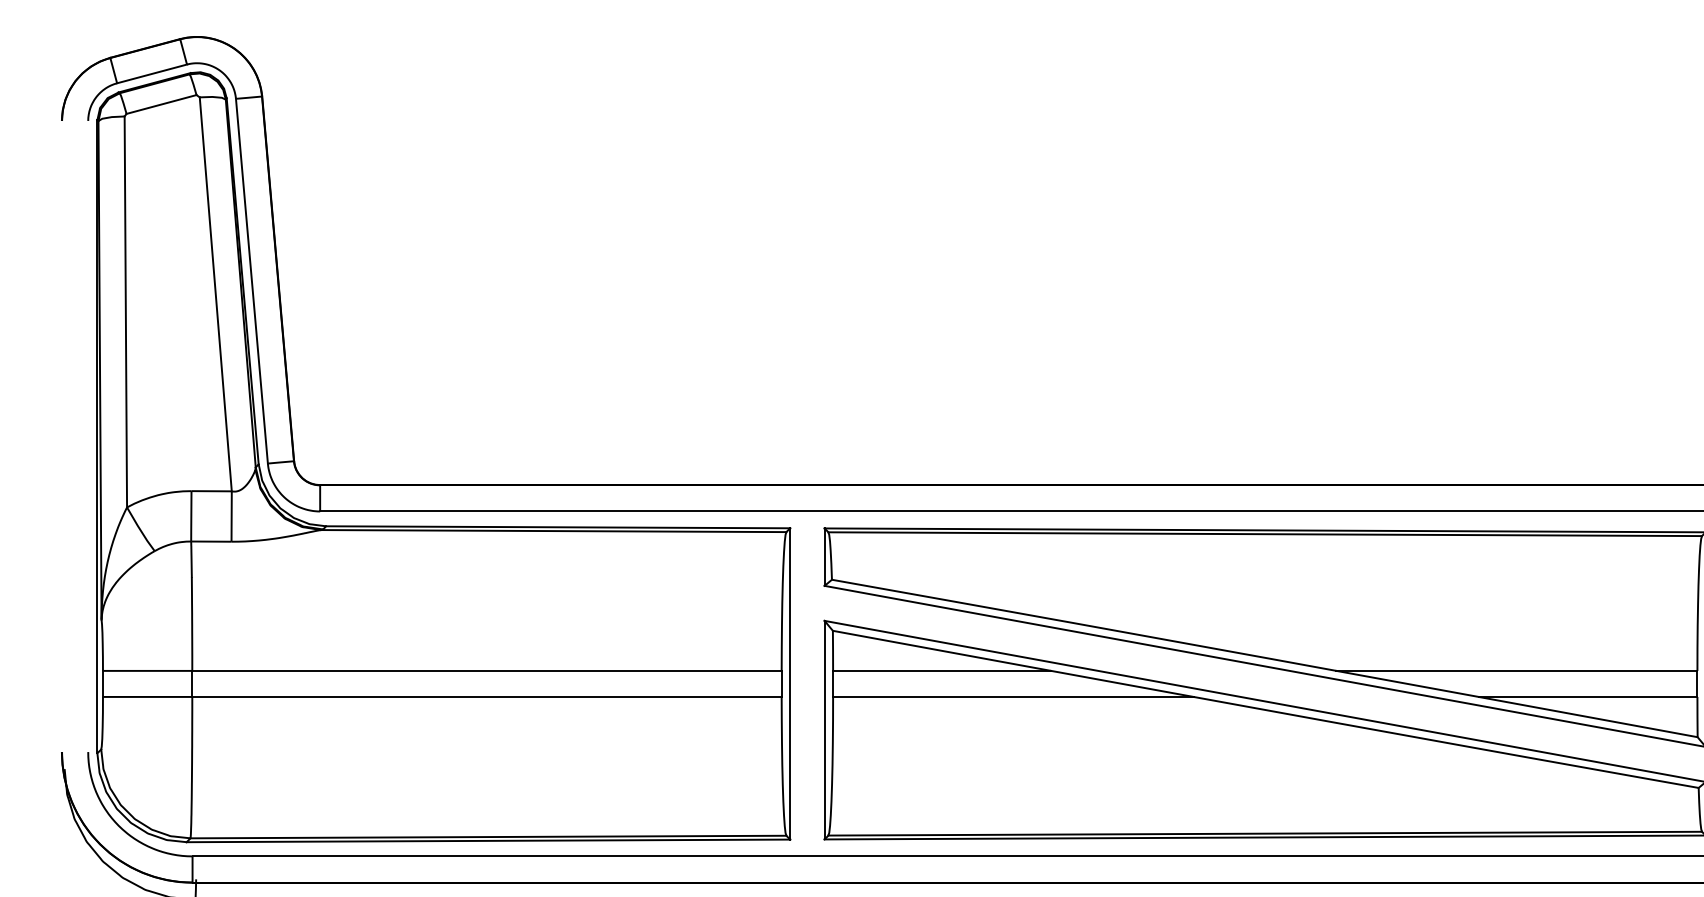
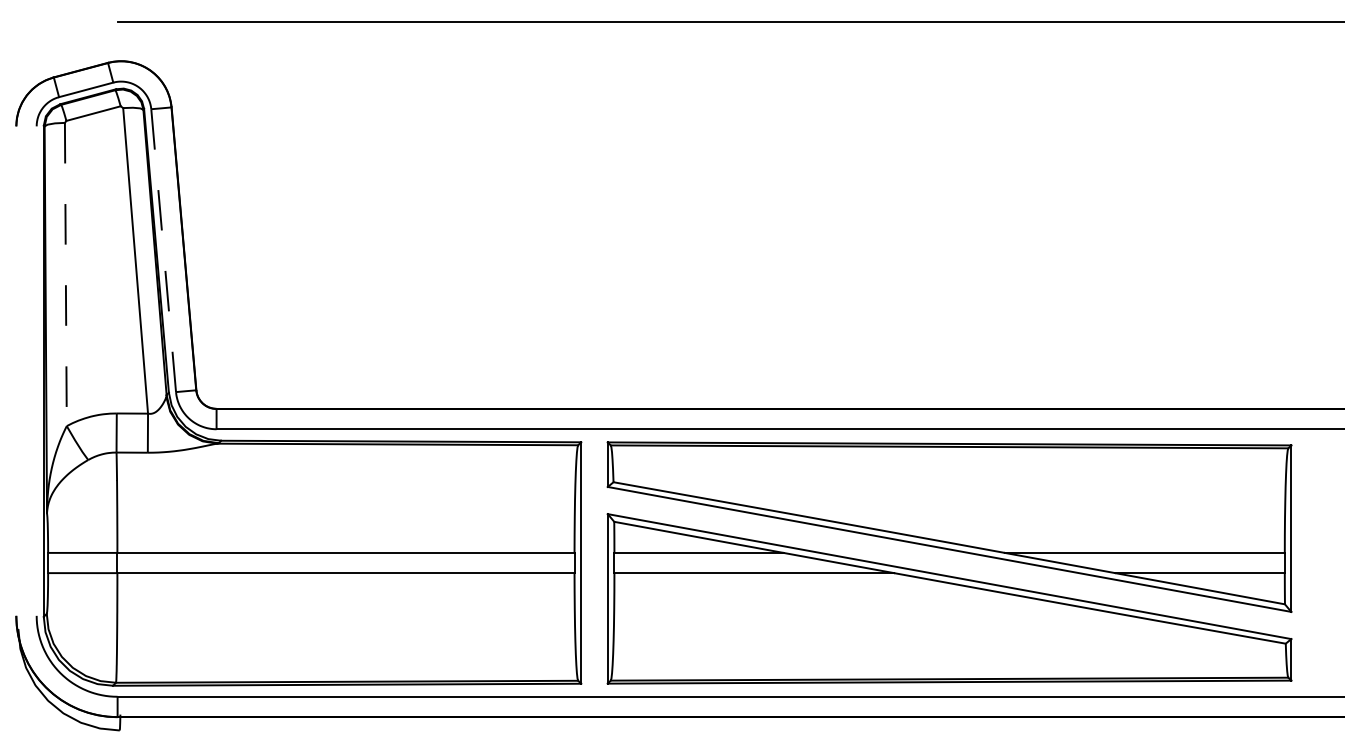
line: (251, 280) -> (163, 250), solid -> dashed
line: (125, 311) -> (65, 274), solid -> dashed

